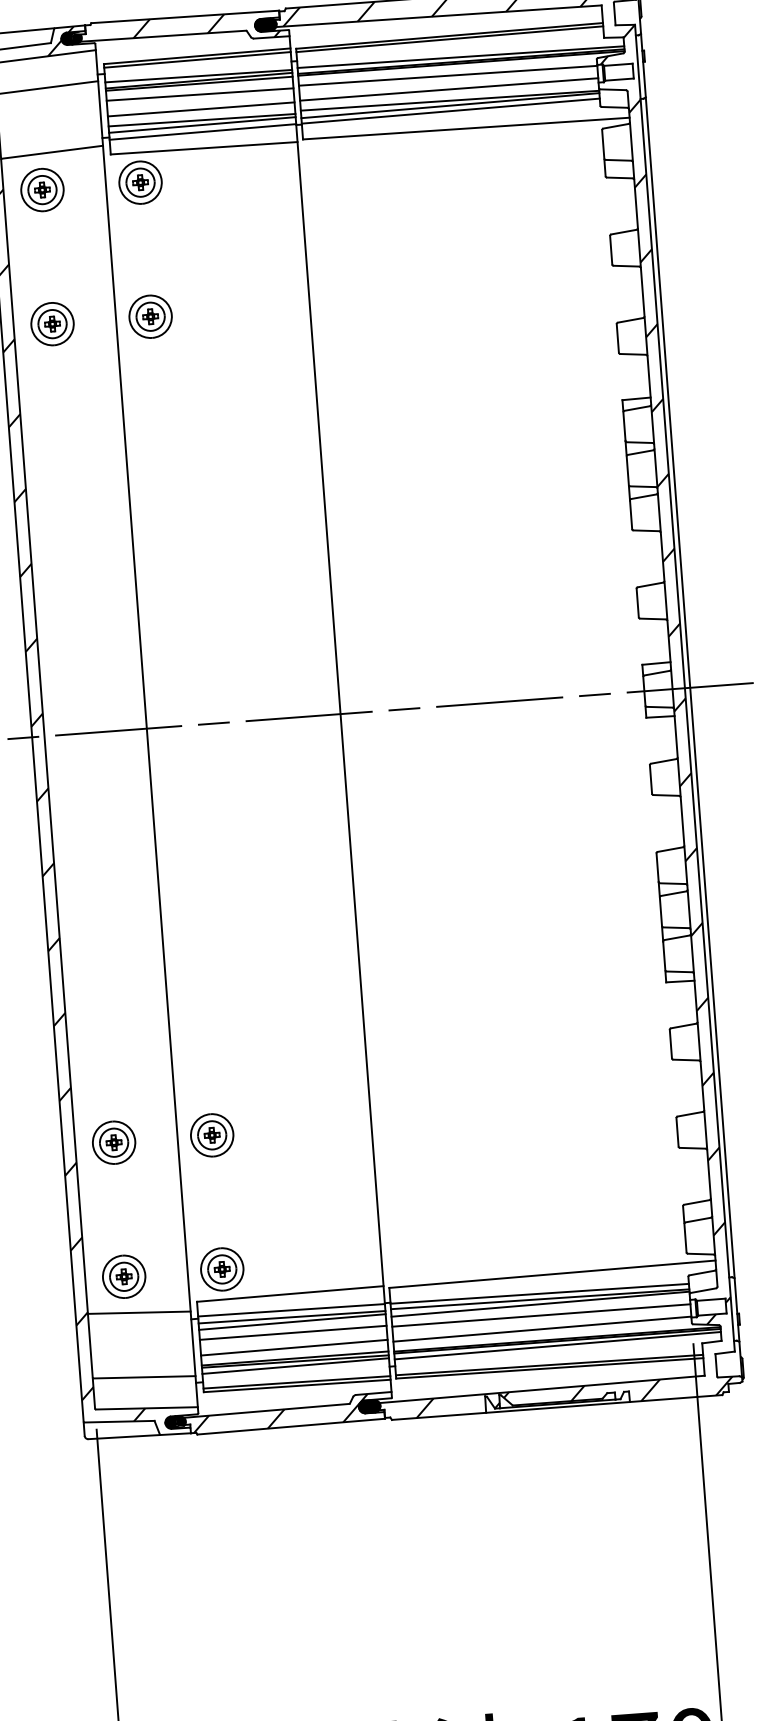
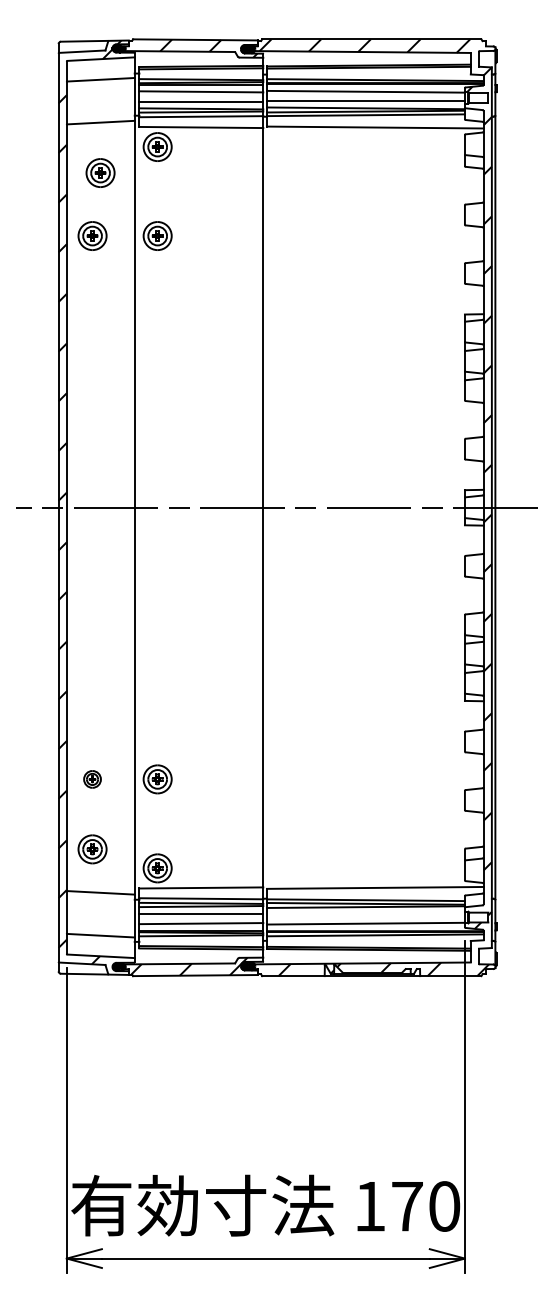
part: (42, 189) -> (100, 172), moved
part: (114, 1142) -> (92, 779), size x0.6
part: (124, 1277) -> (92, 849), moved
line: (540, 1315) -> (365, 914), removed

